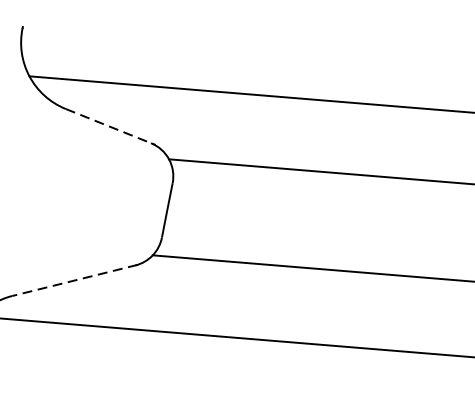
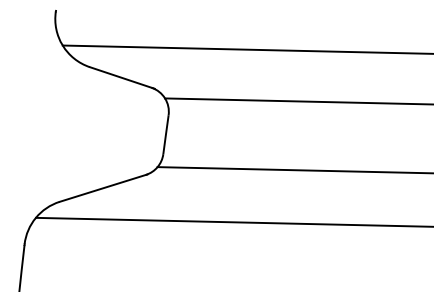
line: (110, 127) -> (122, 78), dashed -> solid
line: (74, 280) -> (103, 188), dashed -> solid

